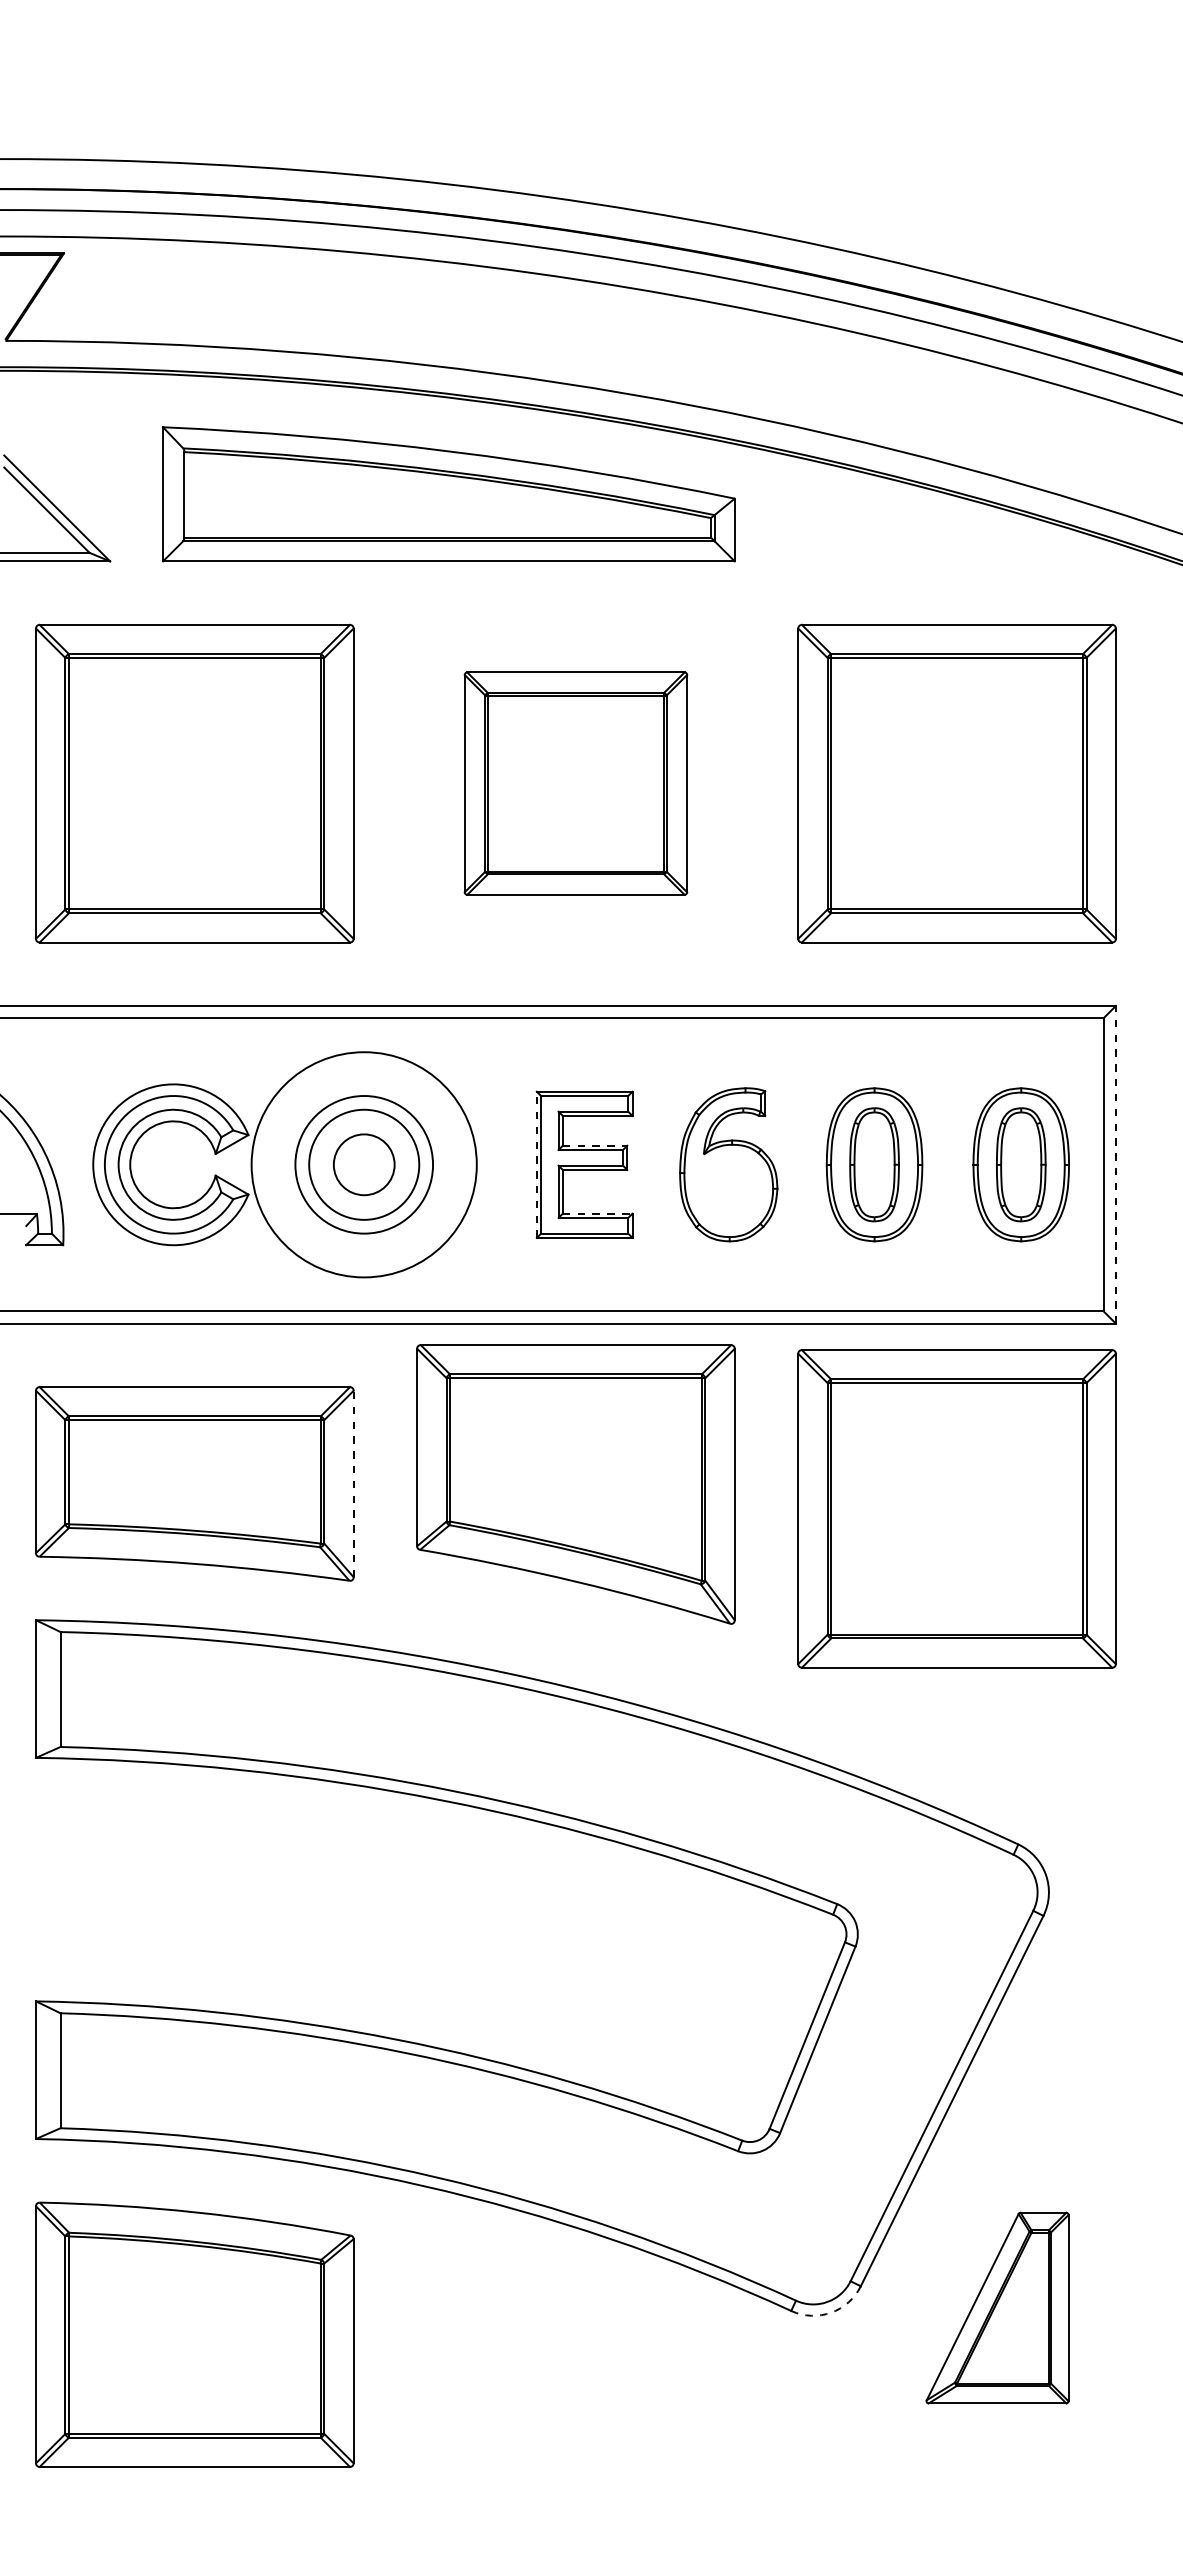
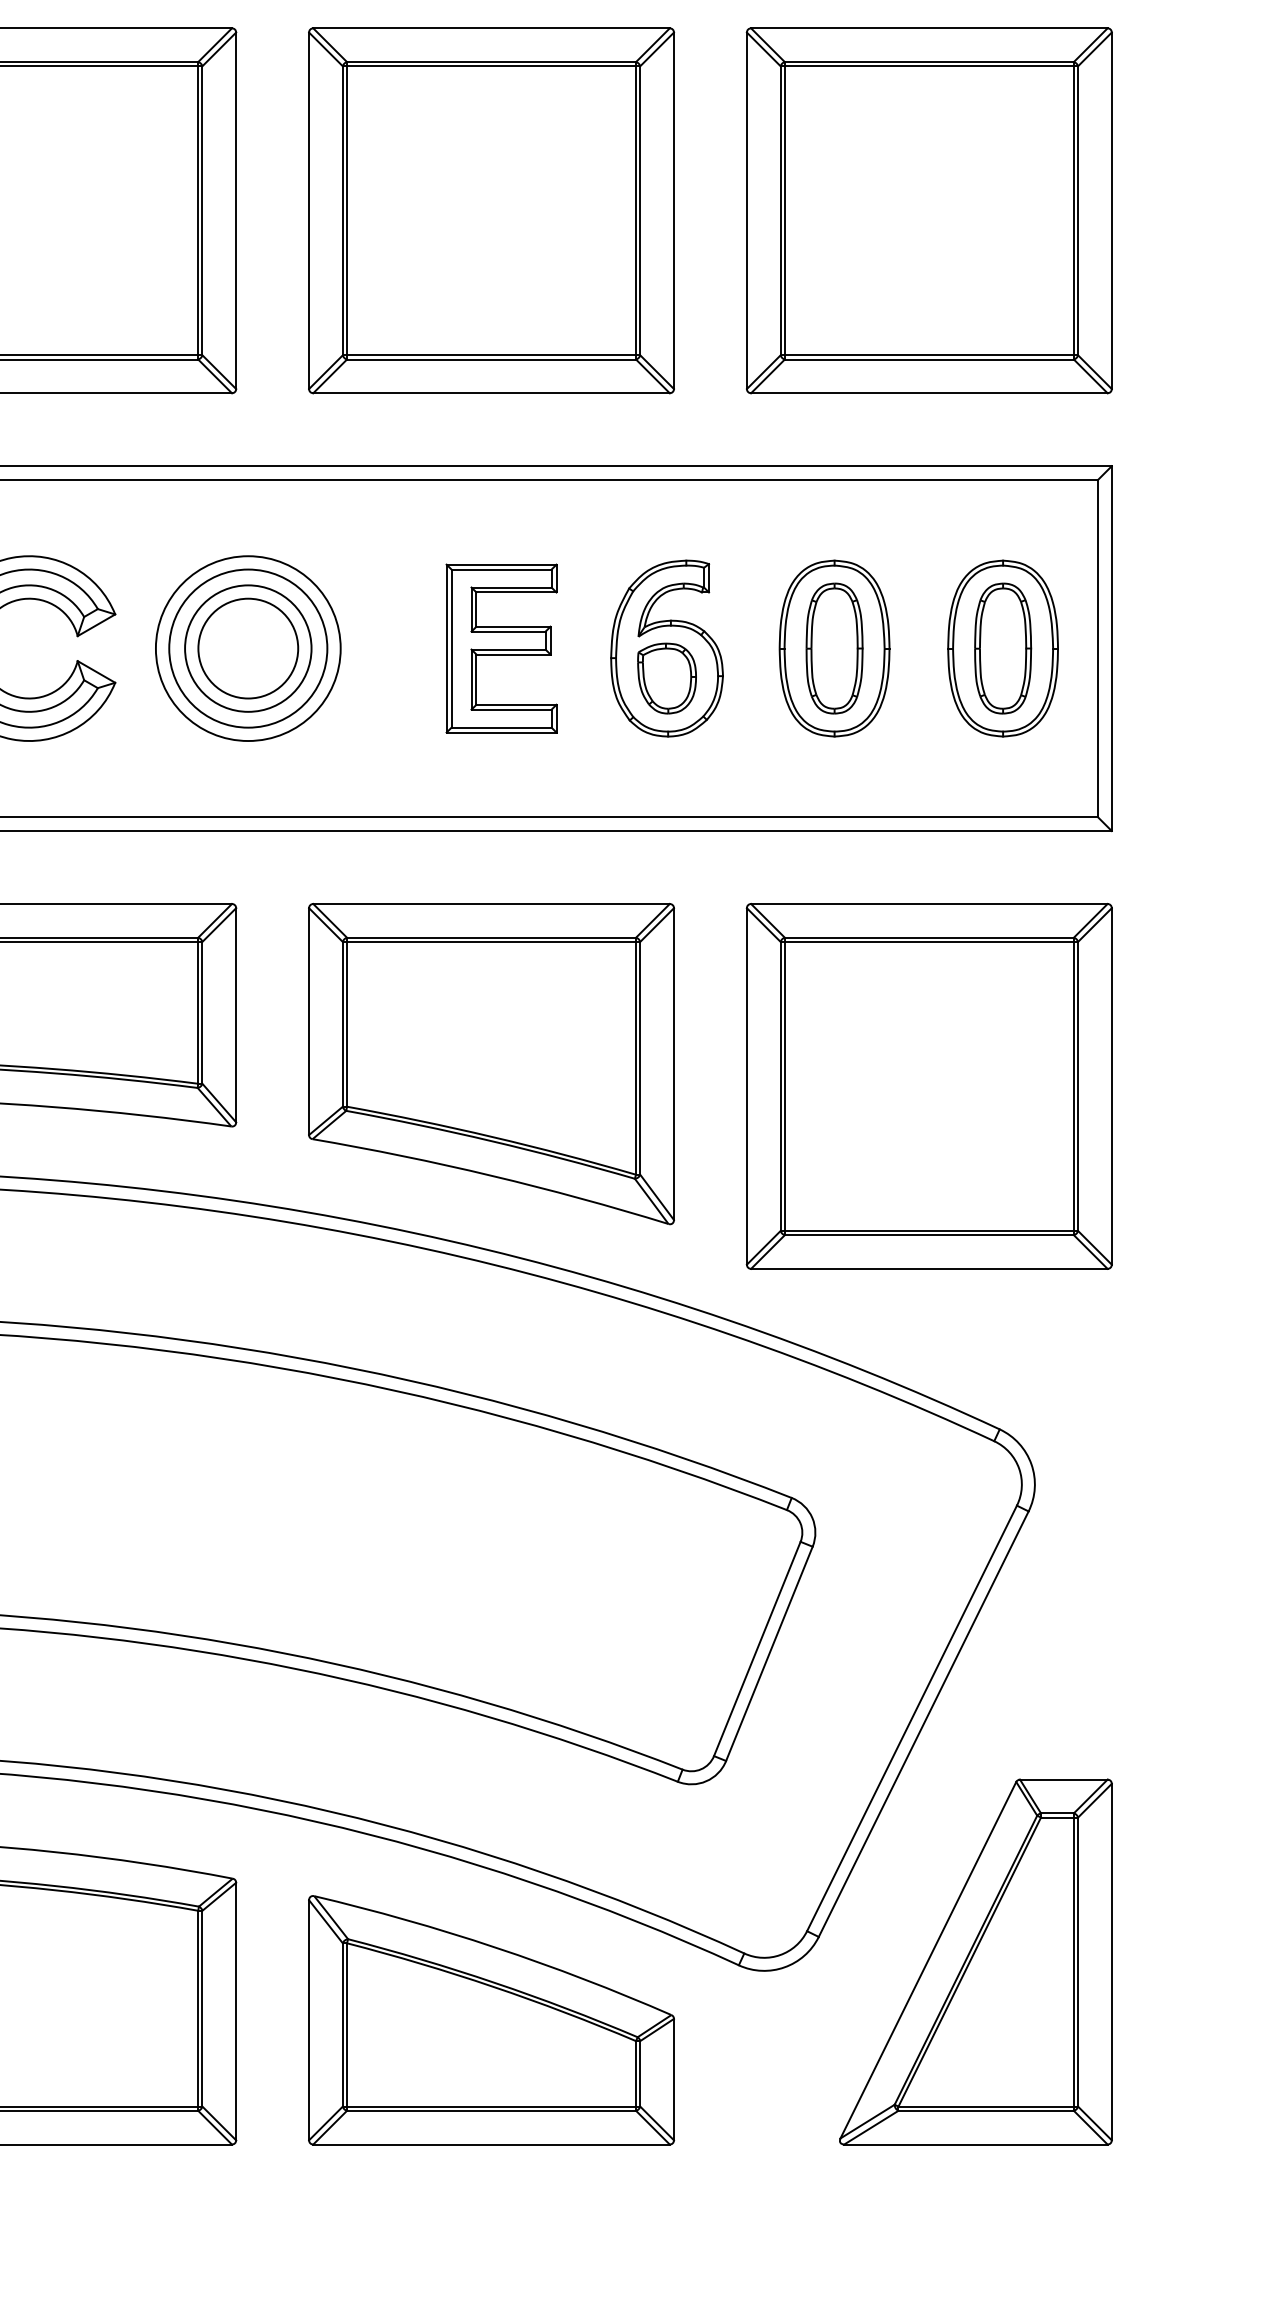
part: (575, 783) -> (491, 210), size x1.43
line: (595, 1145) -> (513, 626), dashed -> solid
circle: (363, 1164) -> (247, 648), size x0.71
circle: (363, 1164) -> (247, 648), size x1.43
line: (536, 1164) -> (446, 648), dashed -> solid
line: (1115, 1164) -> (1111, 648), dashed -> solid
part: (728, 1190) -> (666, 678), added
line: (597, 1213) -> (516, 704), dashed -> solid
line: (353, 1483) -> (235, 1014), dashed -> solid
part: (575, 1484) -> (491, 1064), moved
part: (956, 1508) -> (928, 1085), moved
part: (997, 2307) -> (975, 1961), size x1.67
arc: (831, 2312) -> (785, 1967), dashed -> solid
part: (575, 2358) -> (491, 2019), added

